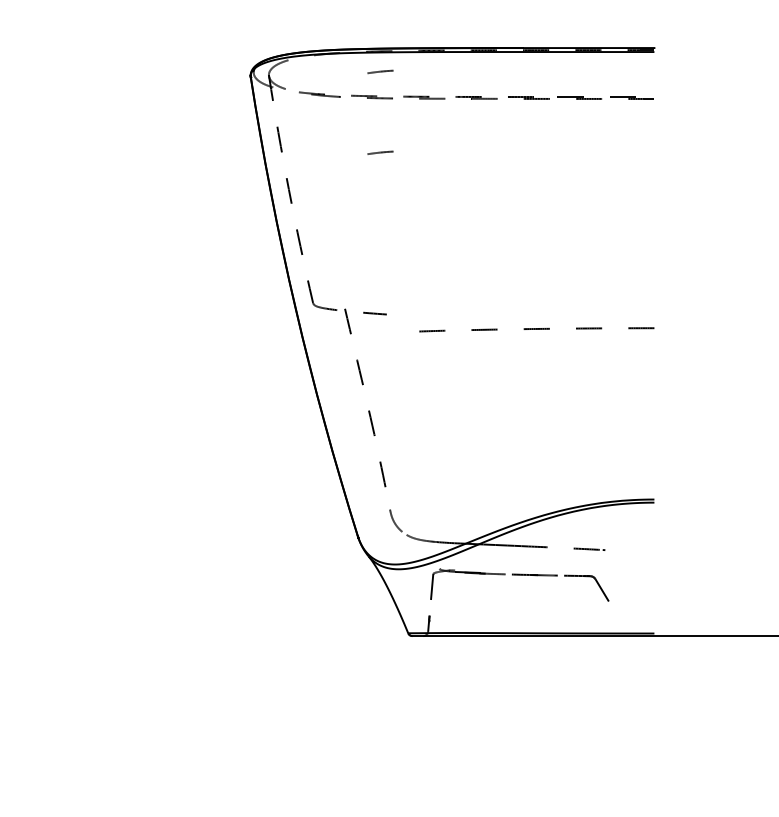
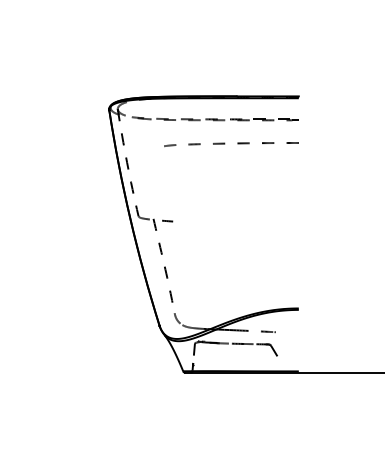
curve: (381, 71) -> (170, 107), removed
curve: (536, 329) -> (243, 143), moved

